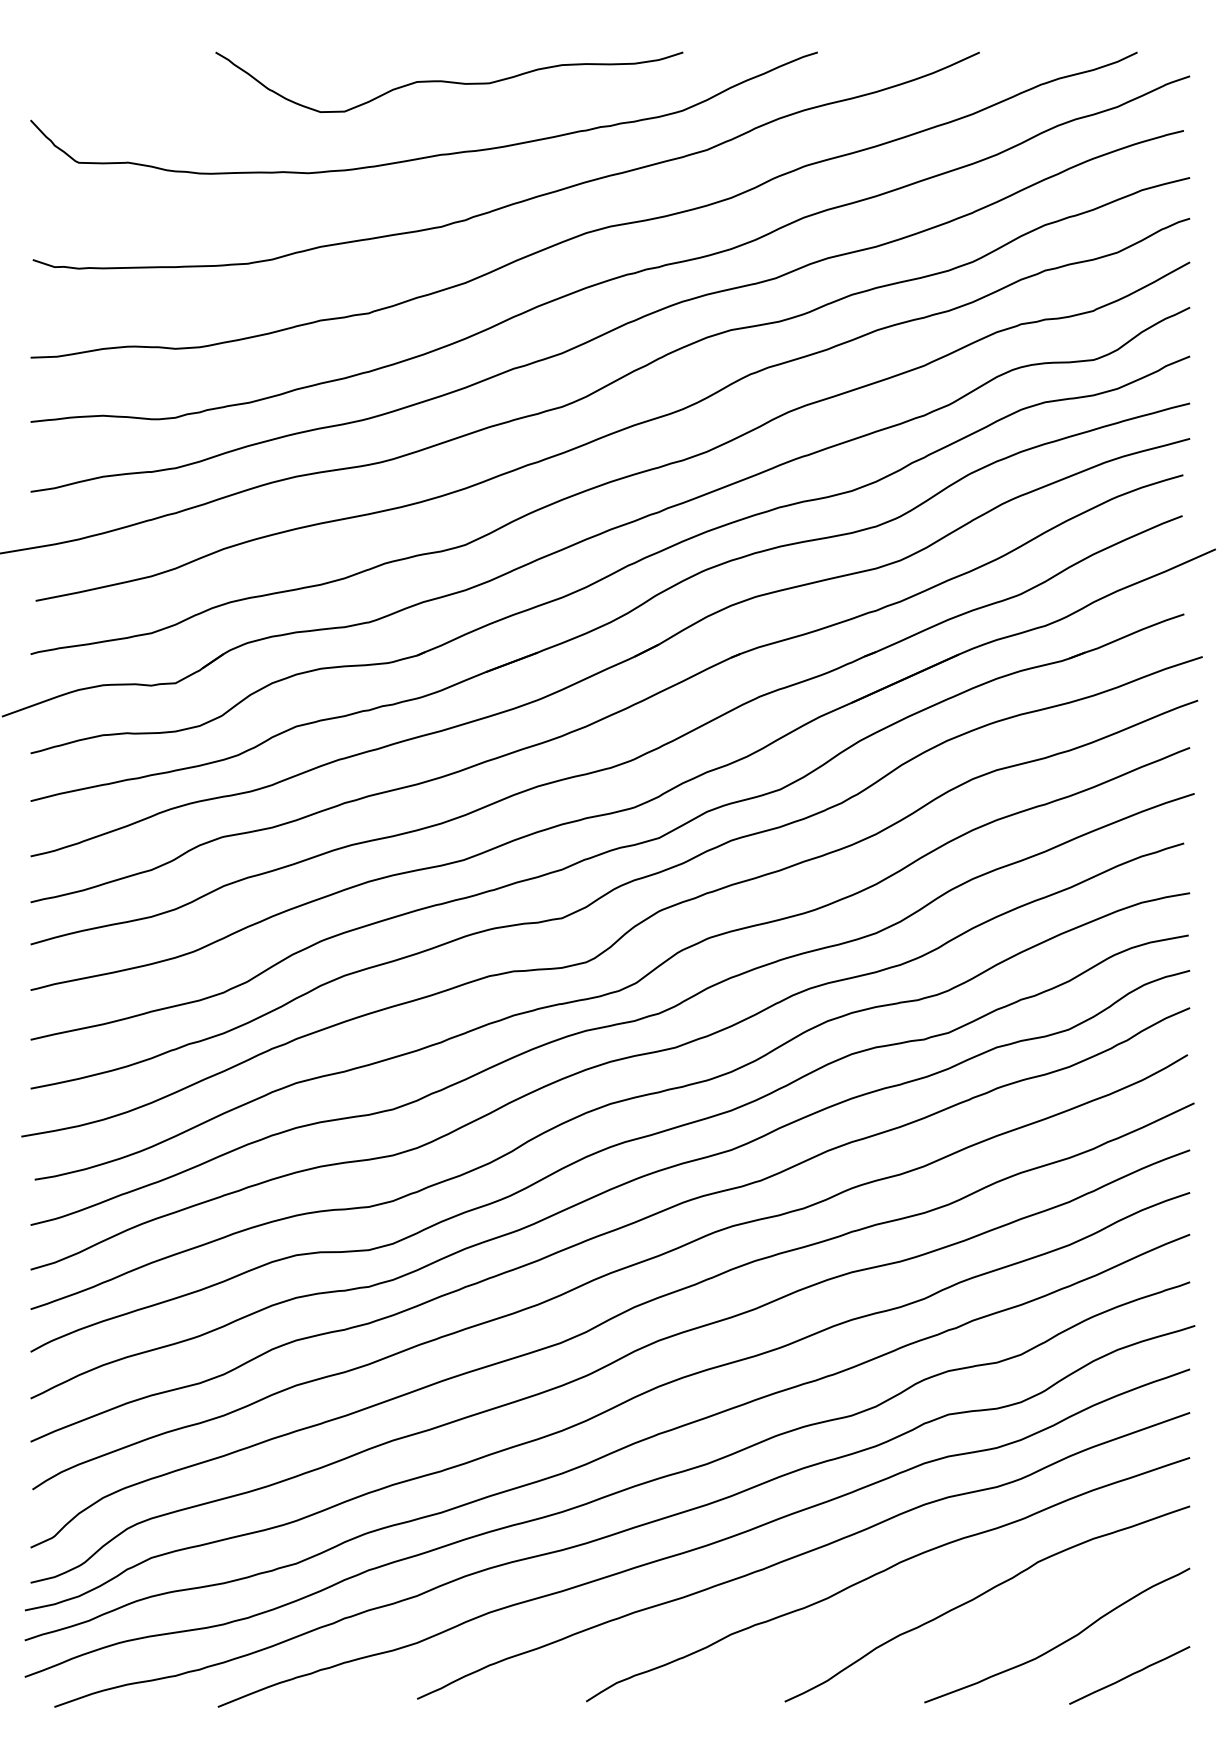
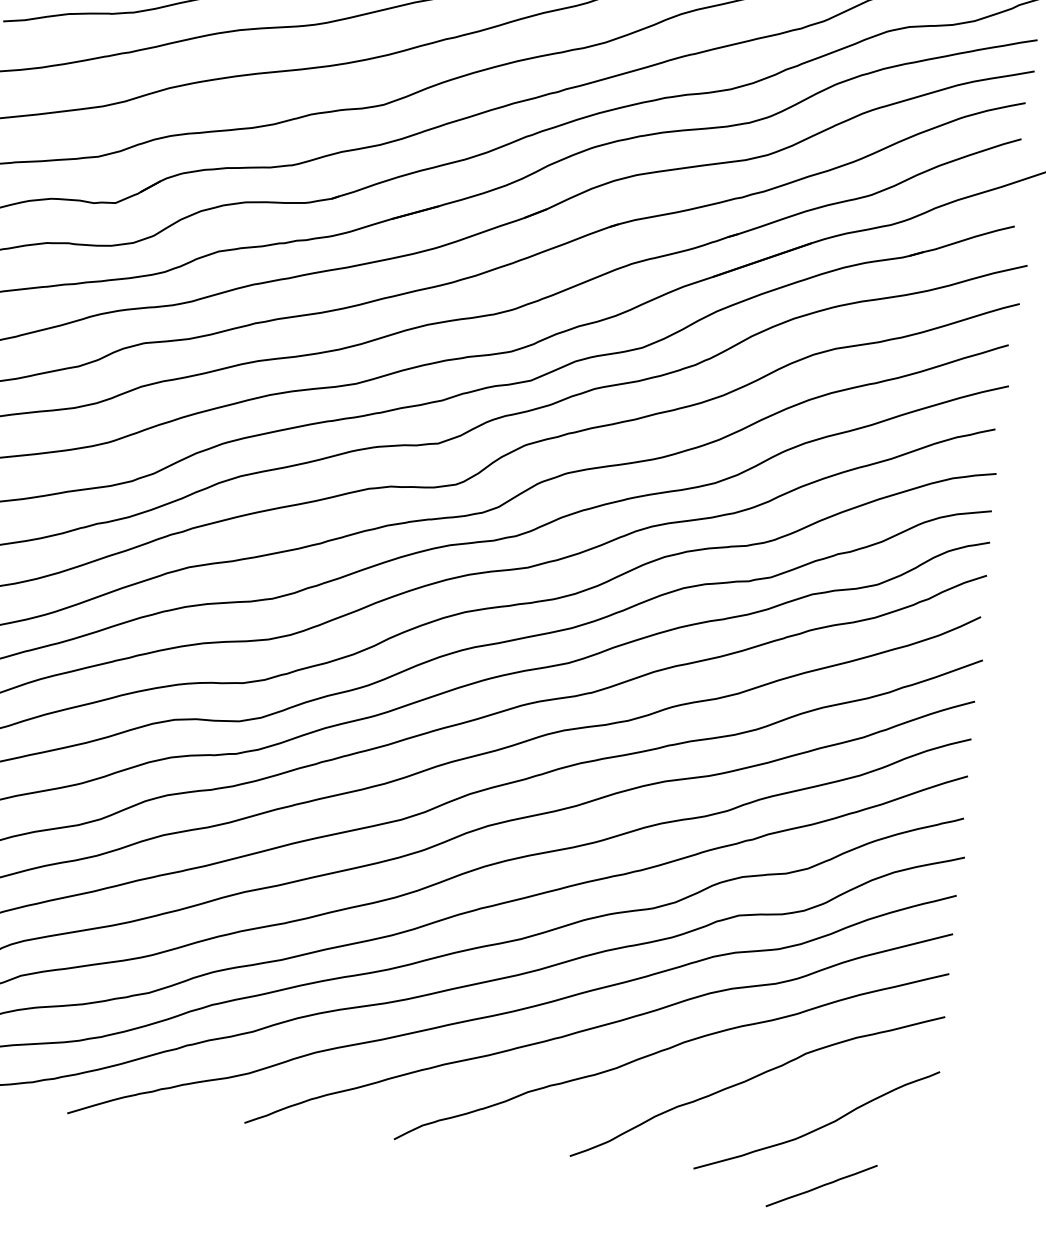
line: (1129, 1675) -> (821, 1186), moved

